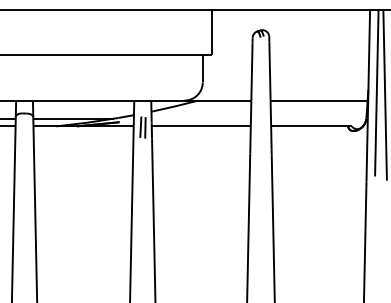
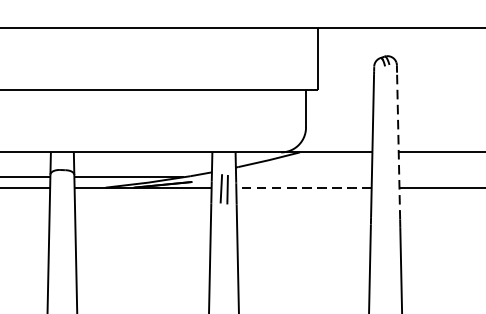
line: (270, 96) -> (398, 146), solid -> dashed
line: (201, 126) -> (304, 187), solid -> dashed

